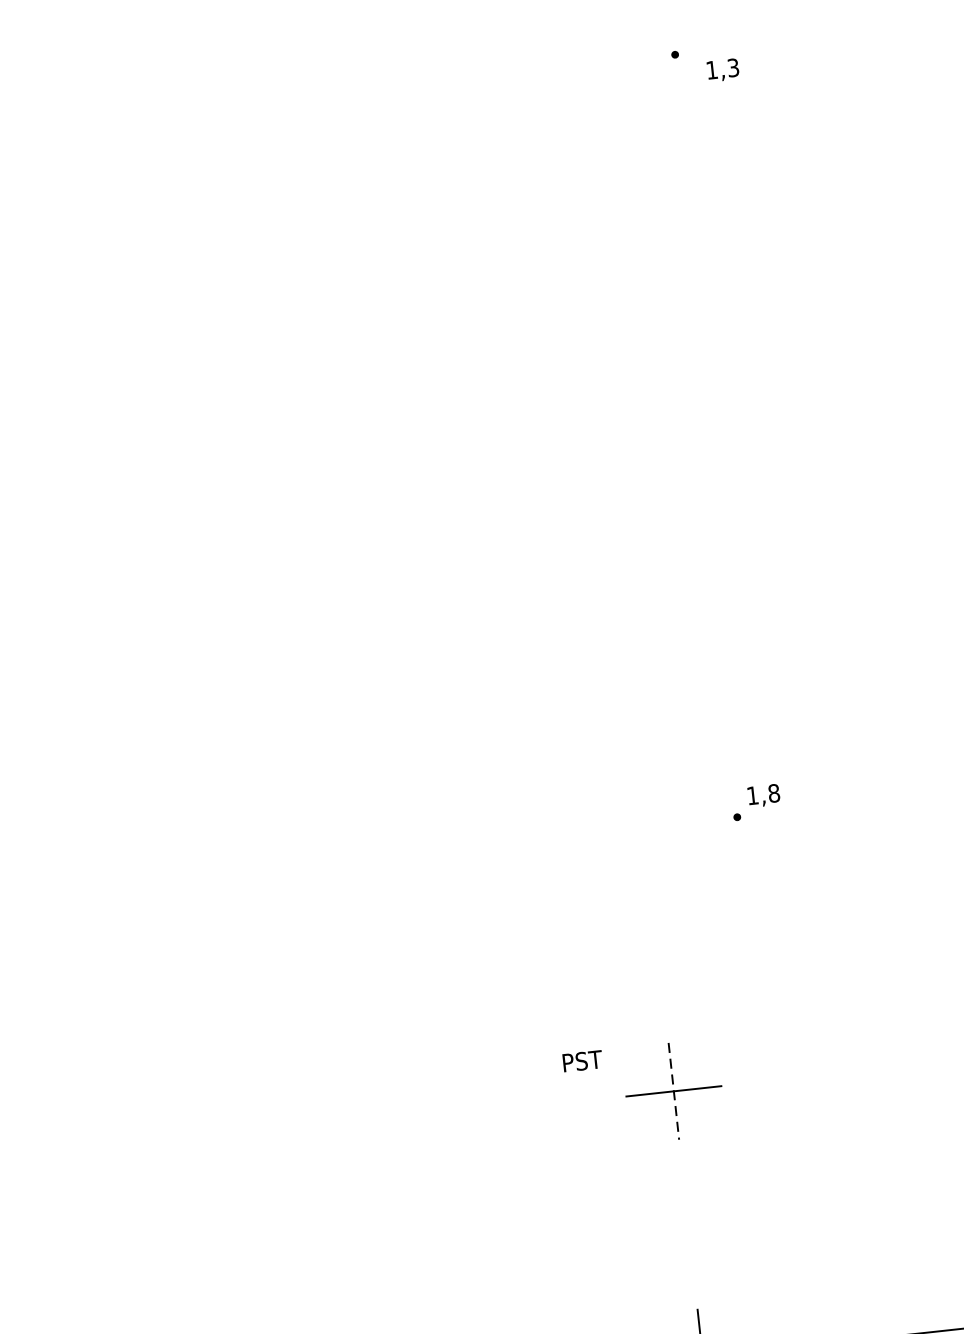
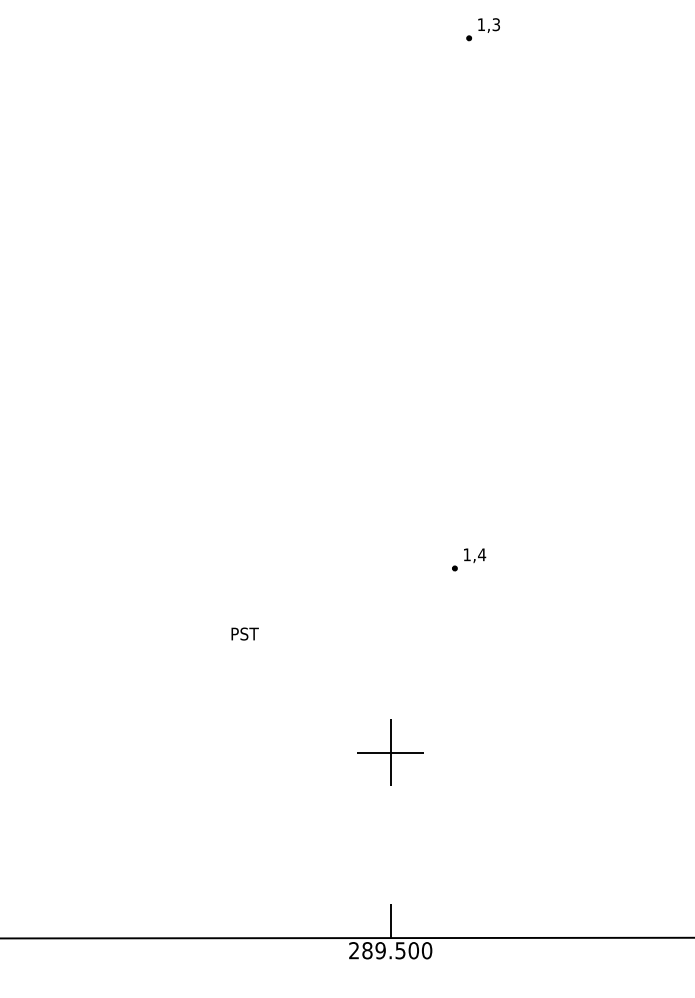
text: (722, 70) -> (488, 25), moved
text: (774, 792) -> (482, 554), 1,8 -> 1,4
text: (581, 1060) -> (244, 633), moved
line: (673, 1091) -> (390, 752), dashed -> solid

